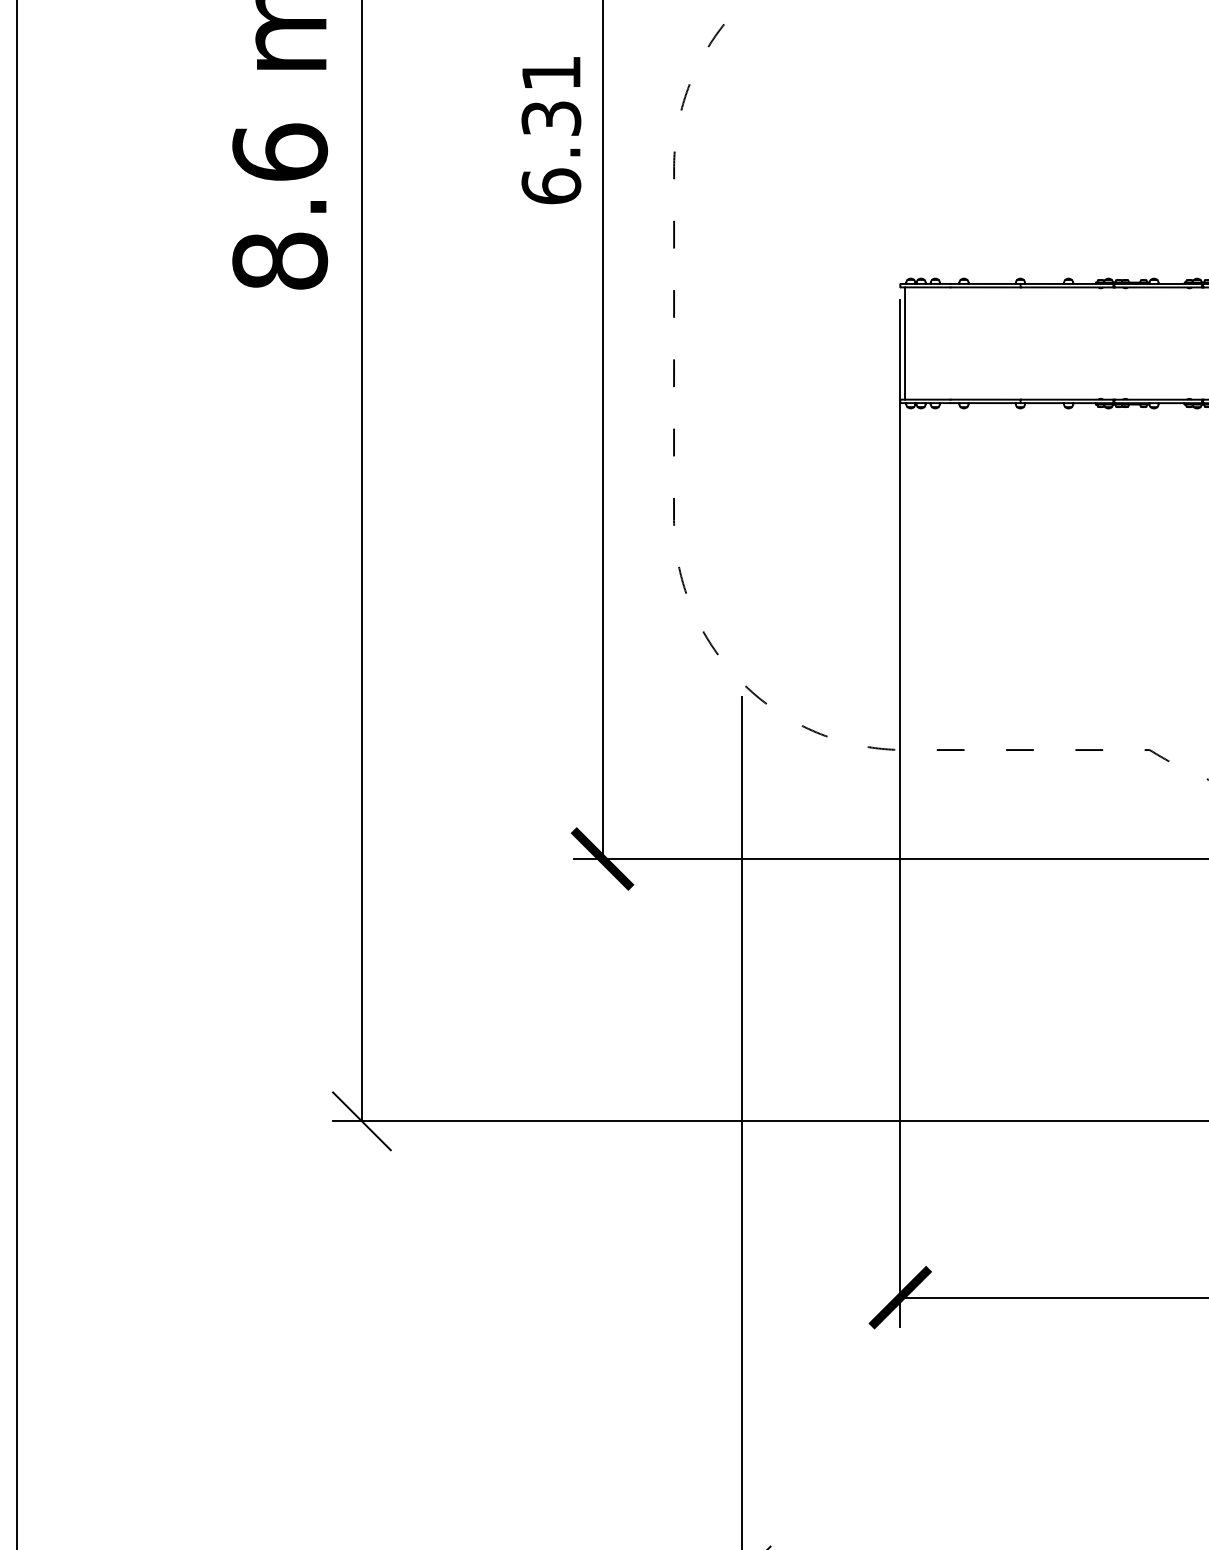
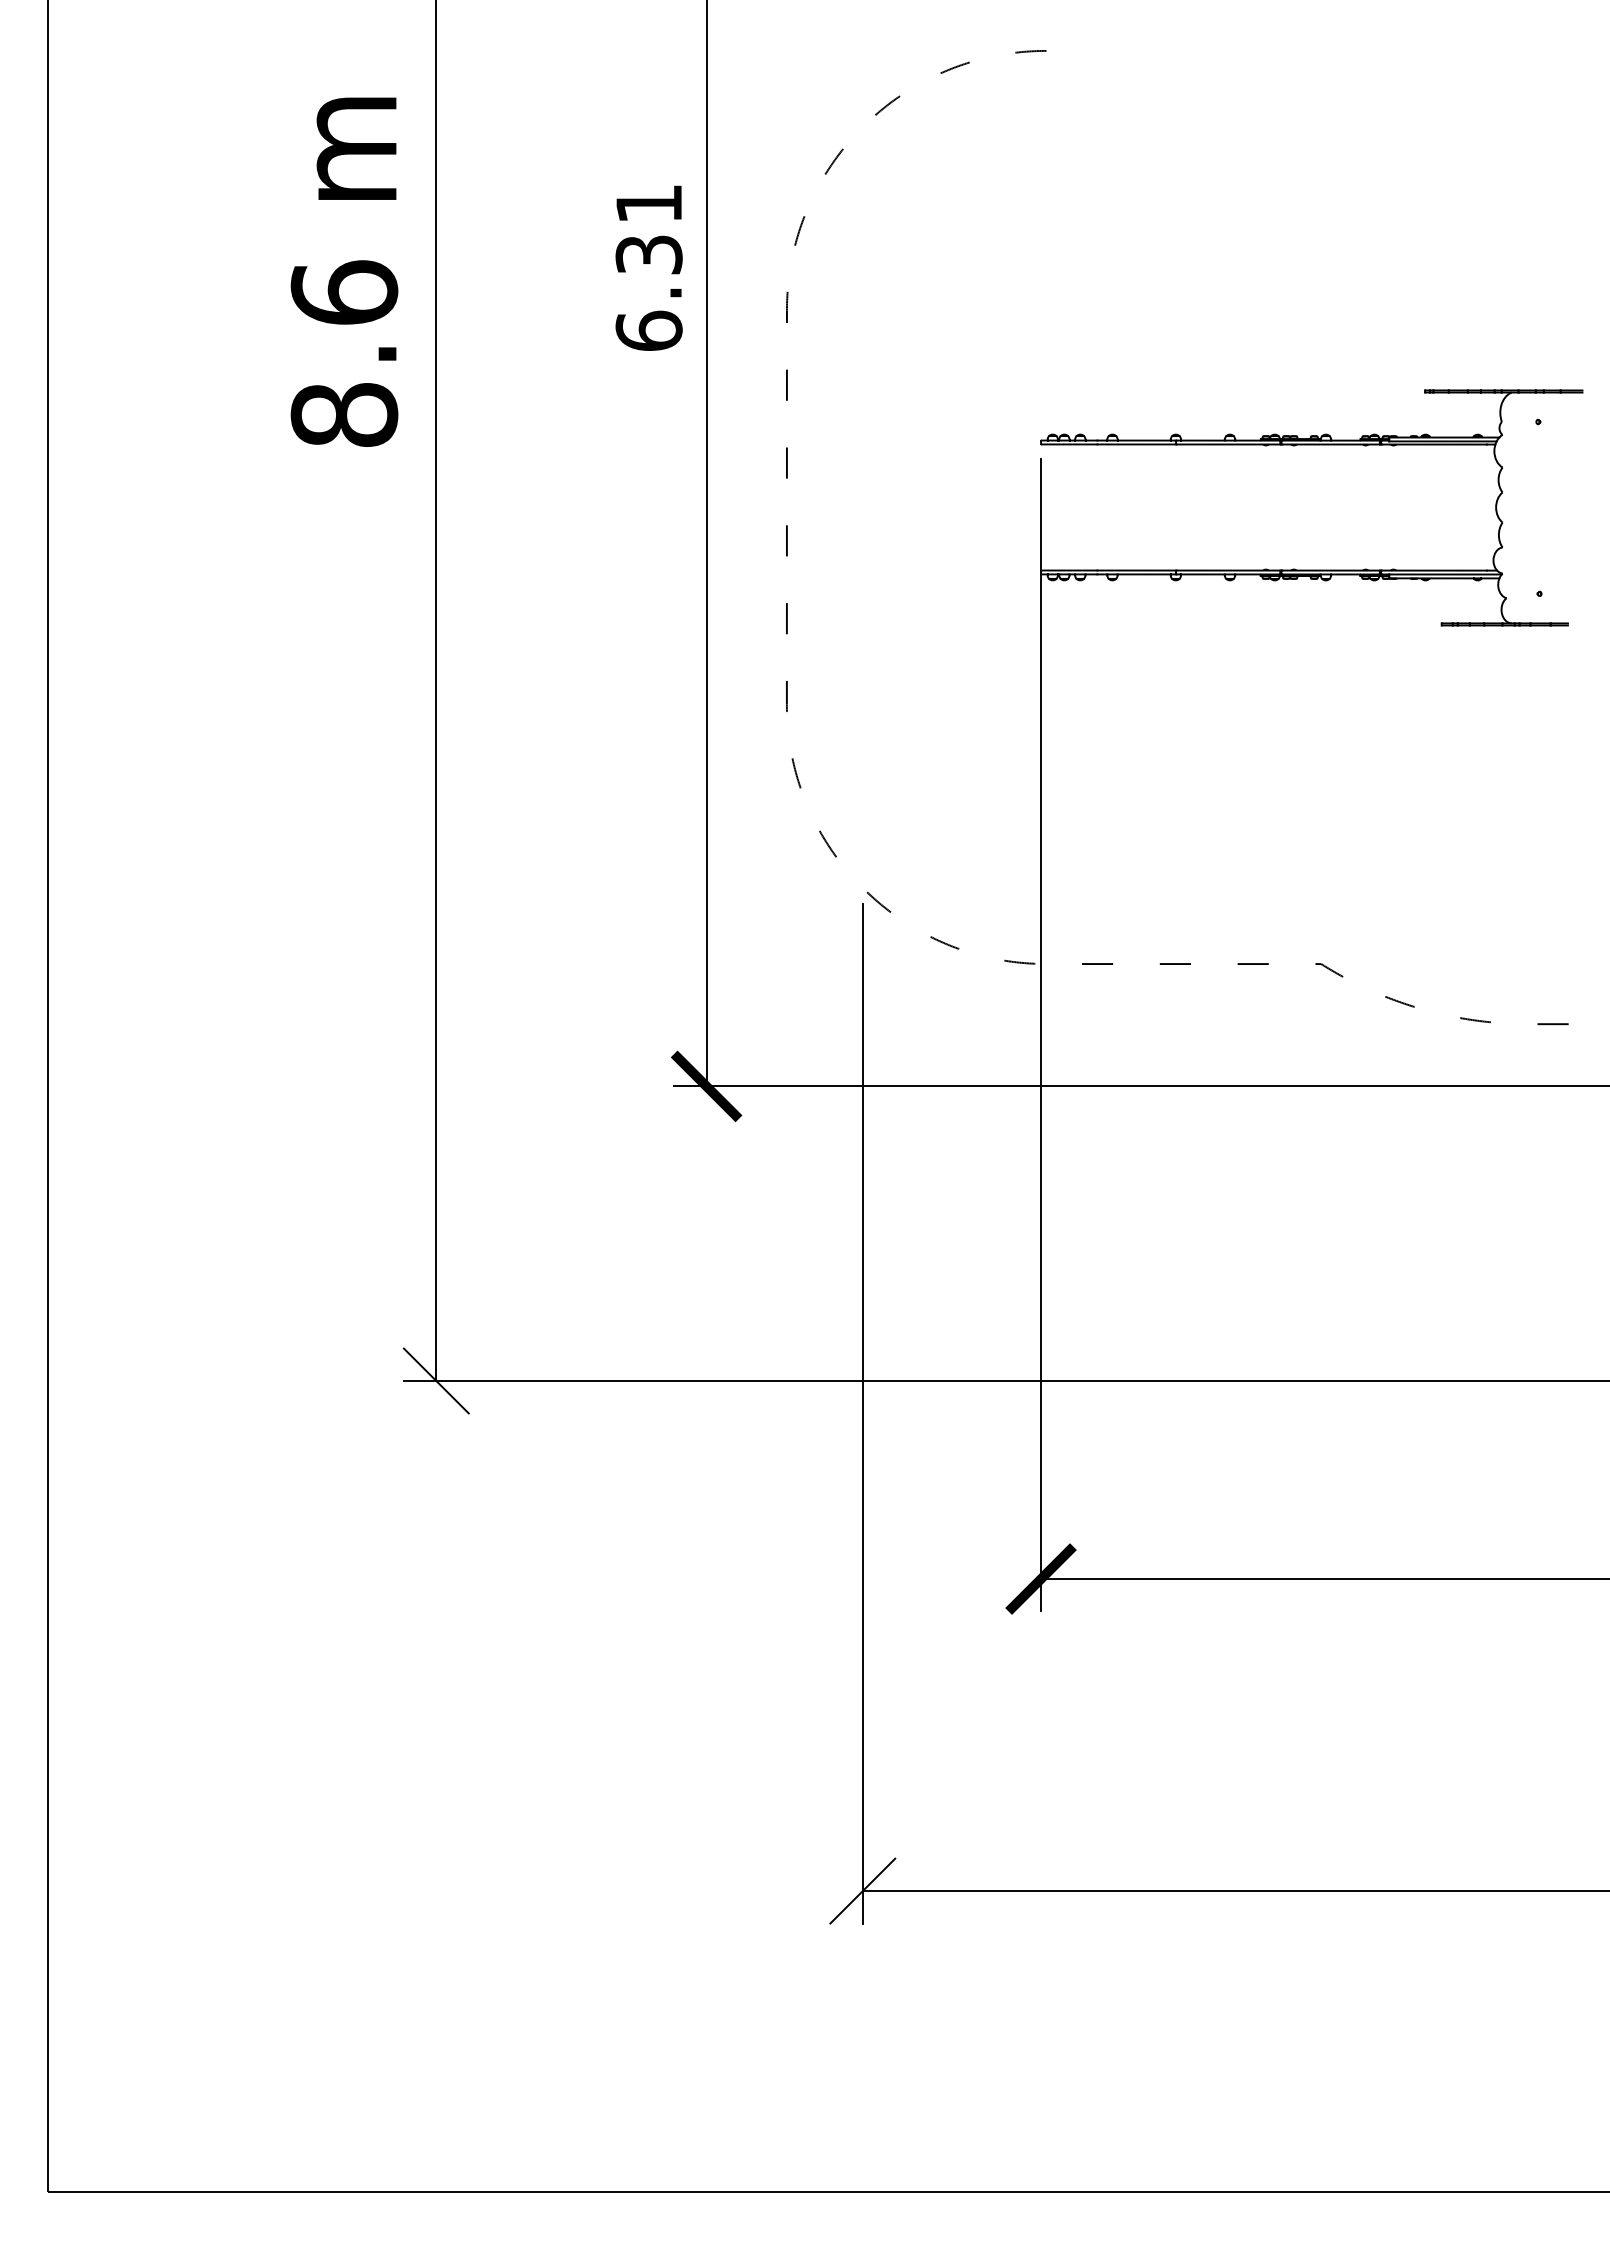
line: (905, 343) -> (1046, 507), removed

